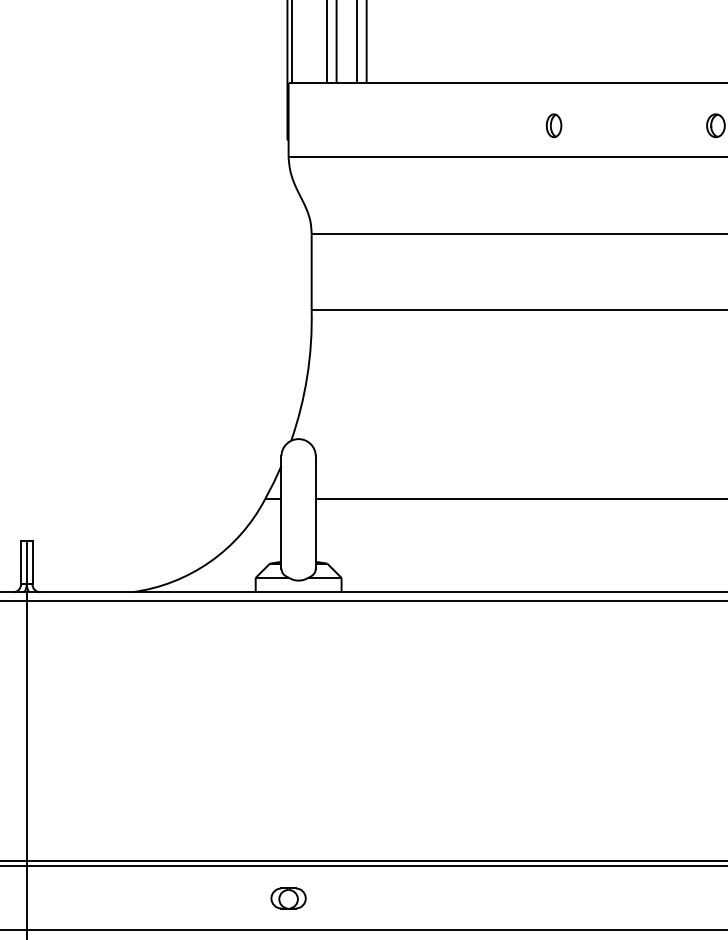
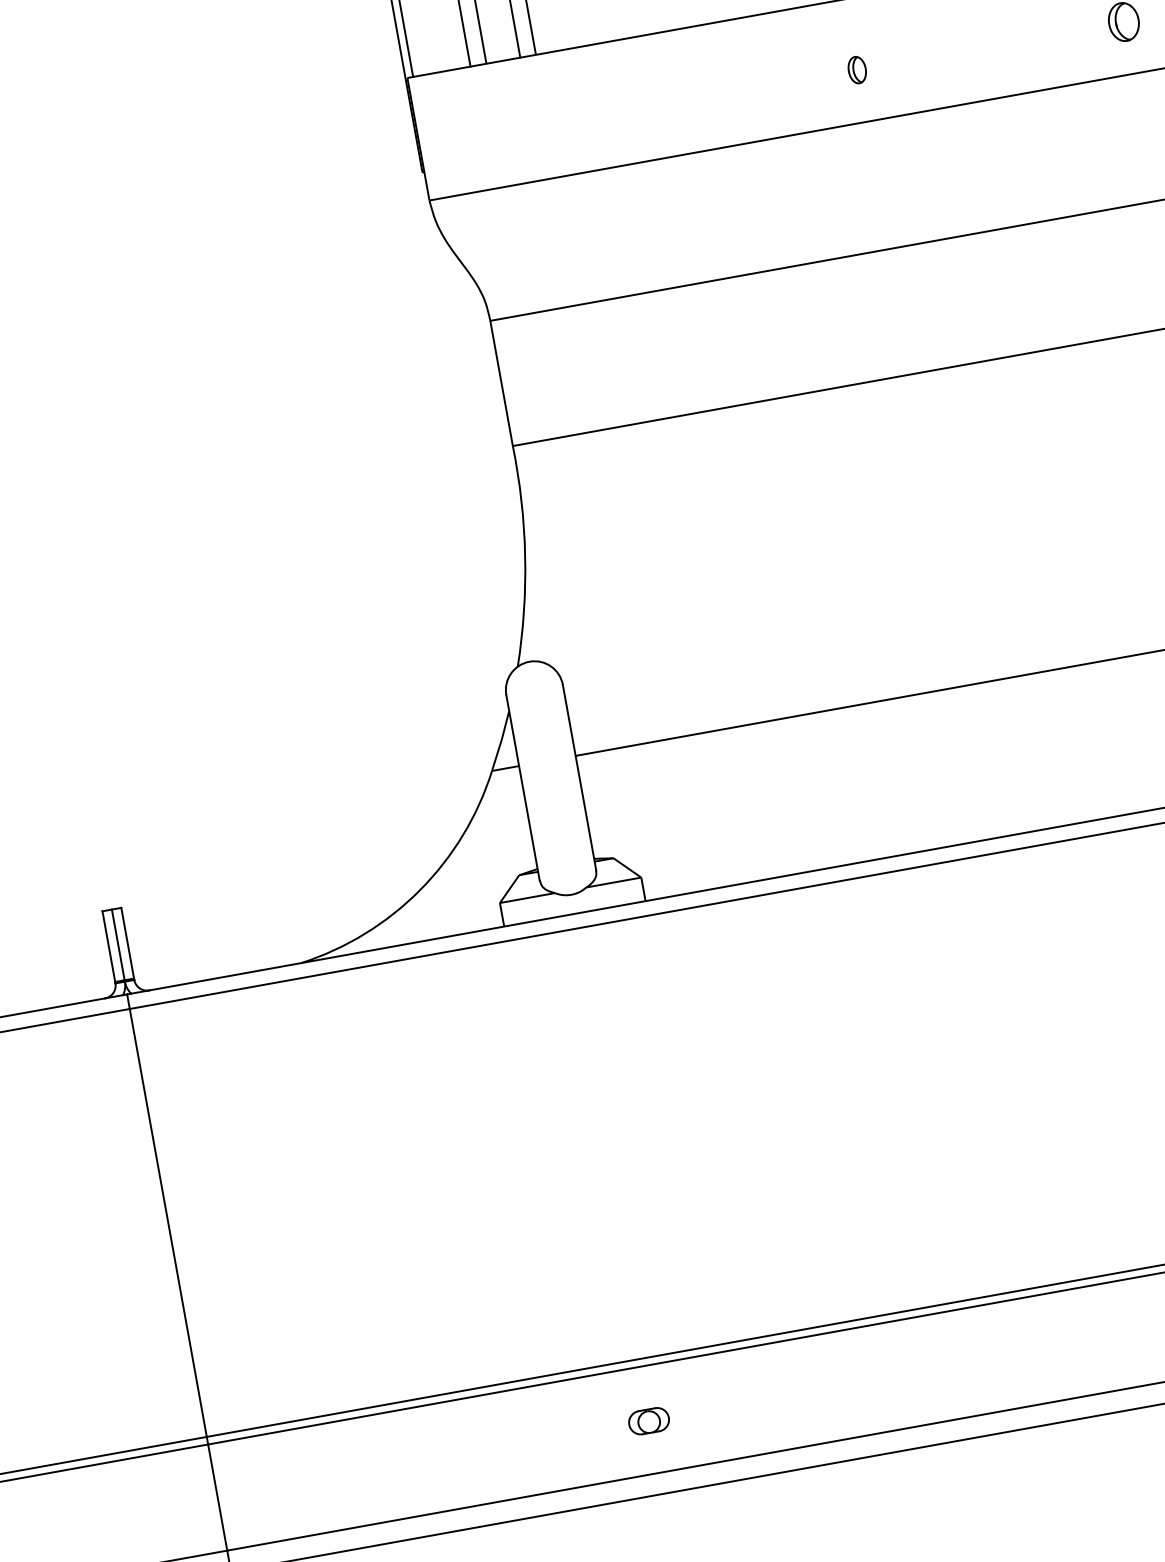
part: (553, 125) -> (856, 69), size x0.7
part: (288, 898) -> (648, 1421), size x0.7

